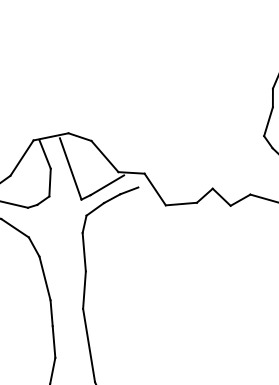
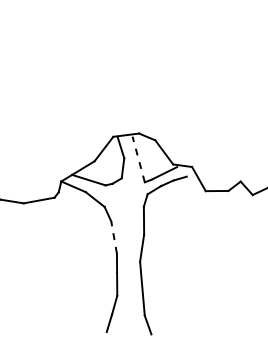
line: (70, 168) -> (138, 159), solid -> dashed
line: (45, 278) -> (114, 237), solid -> dashed

